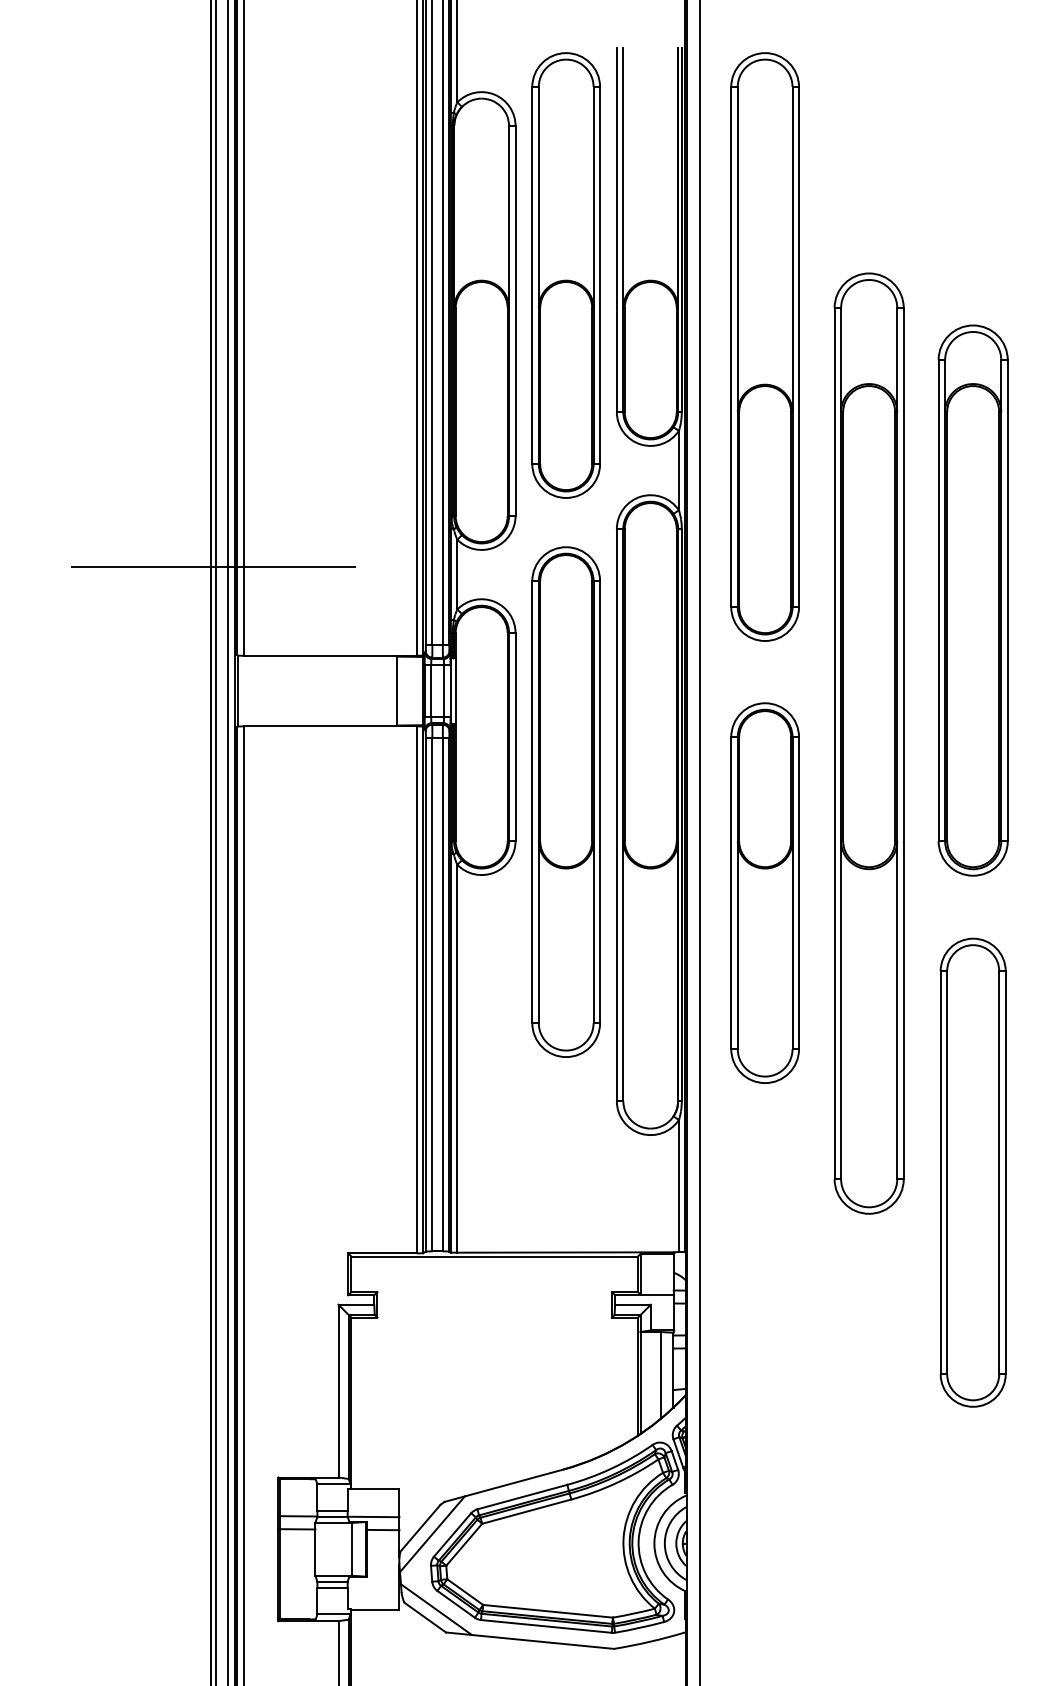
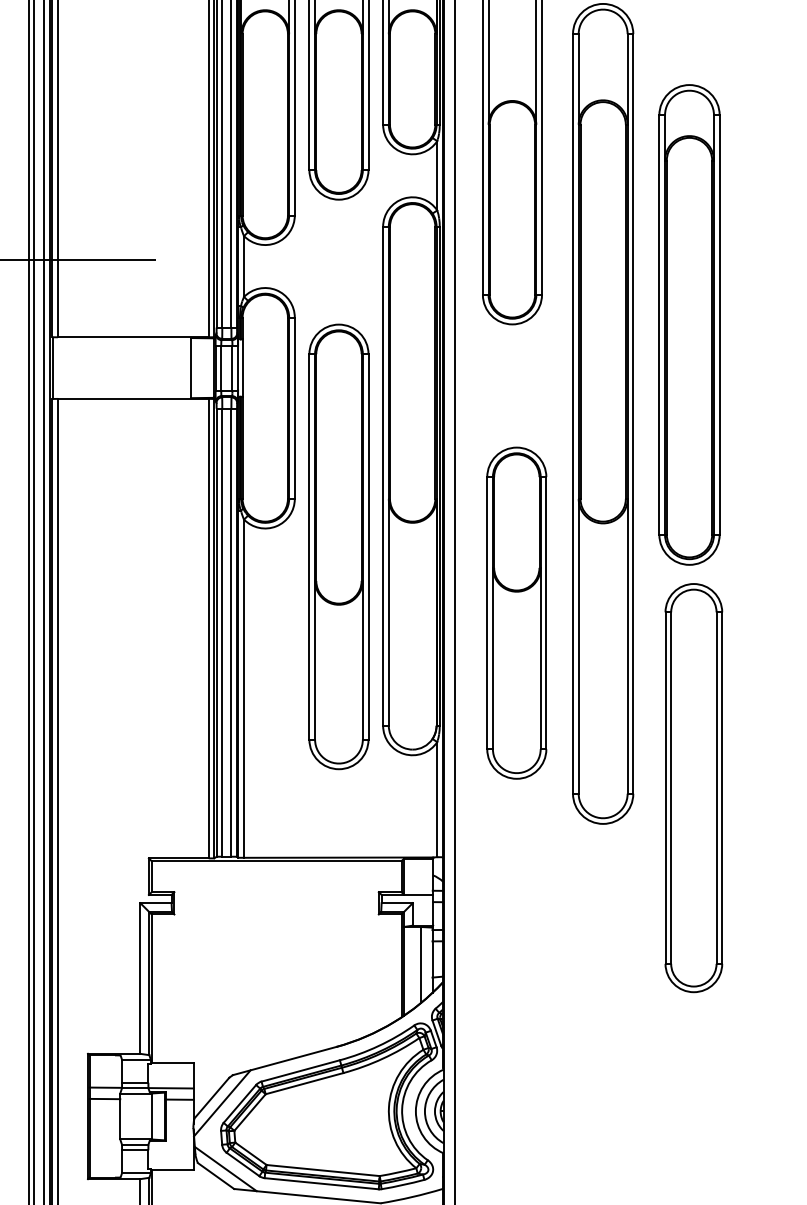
part: (972, 600) -> (688, 324), moved
part: (565, 801) -> (338, 546), moved
part: (764, 892) -> (516, 612), moved

